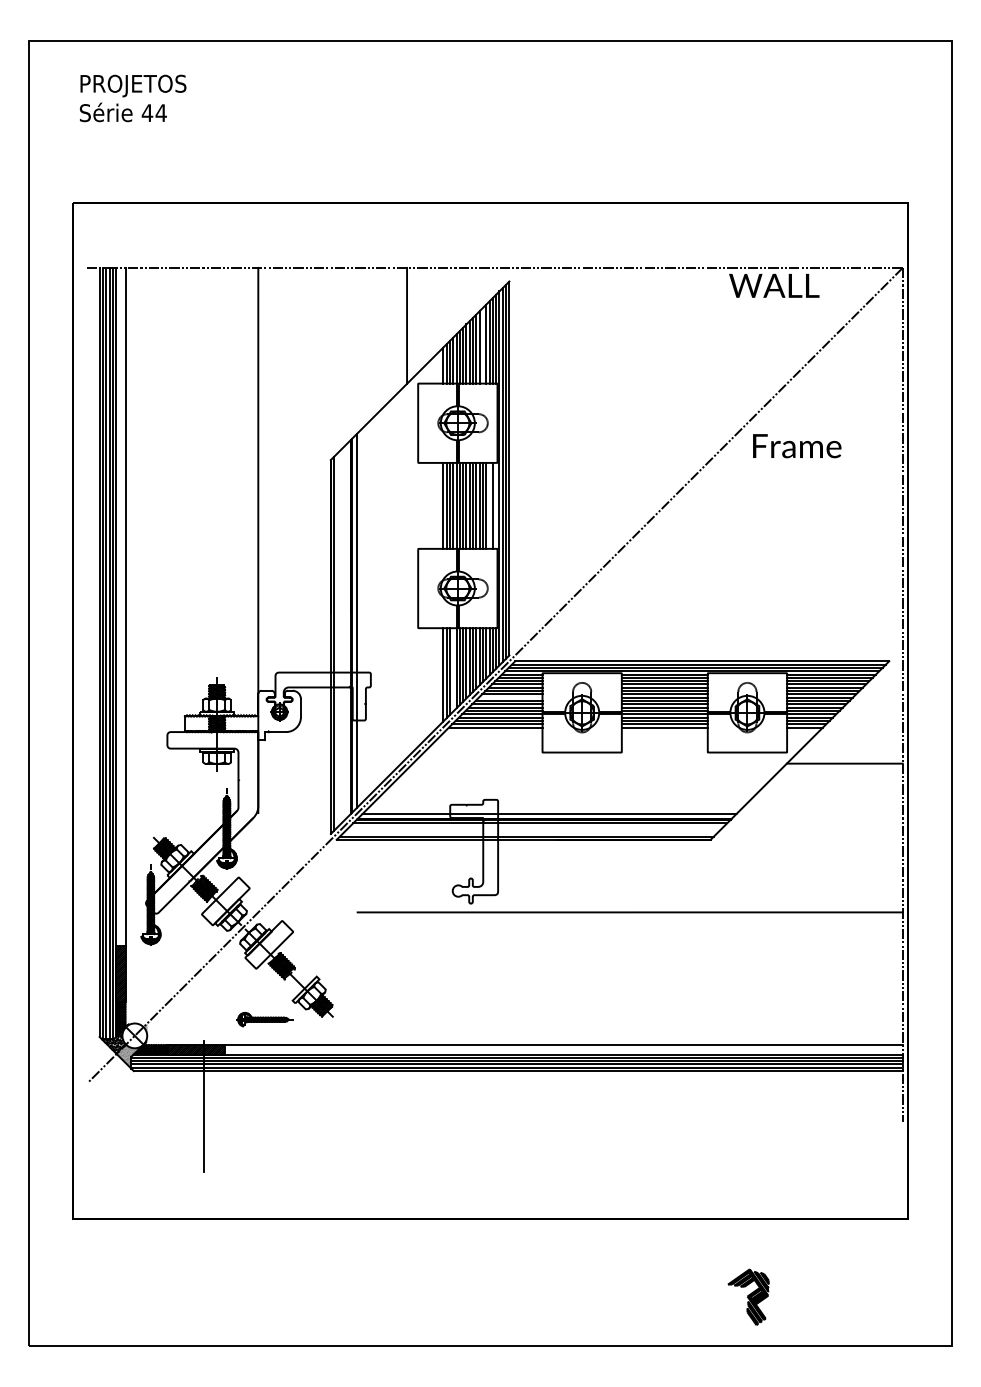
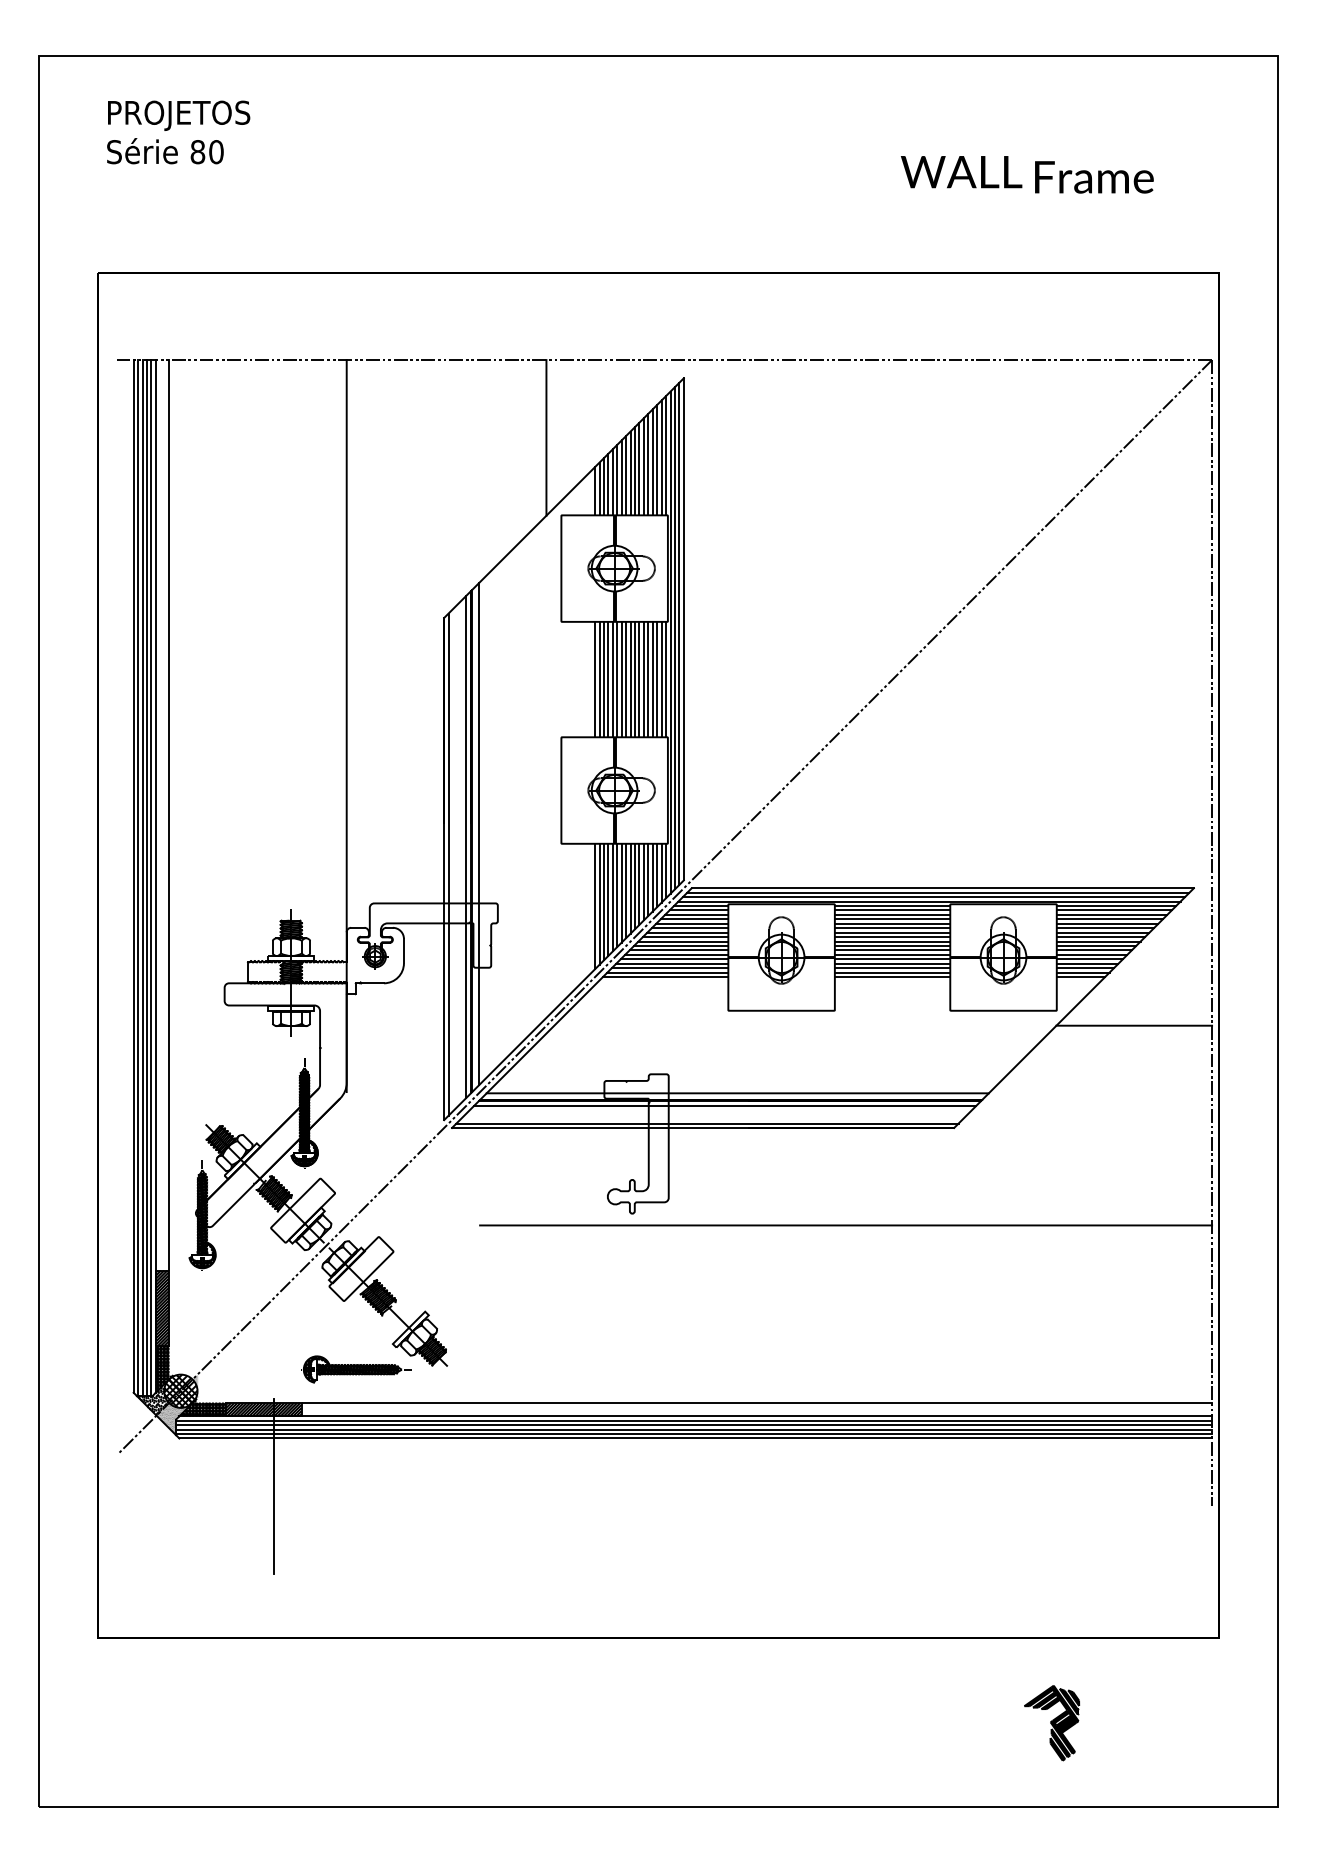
text: (154, 113) -> (207, 152), 44 -> 80
text: (774, 286) -> (961, 172), moved
line: (483, 345) -> (648, 464), added
text: (797, 446) -> (1094, 177), moved
line: (489, 505) -> (657, 679), added
line: (496, 505) -> (666, 679), added
line: (347, 630) -> (466, 846), added
line: (453, 669) -> (608, 899), added
line: (510, 697) -> (685, 937), added
part: (265, 1019) -> (356, 1369), size x1.43
hatch: (134, 1035) -> (180, 1390), added
part: (748, 1297) -> (1052, 1723), moved

